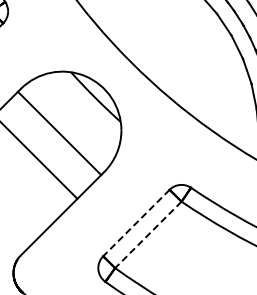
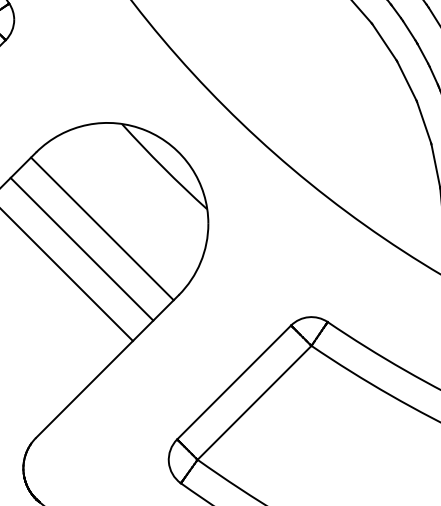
line: (47, 144) -> (81, 247), added
line: (136, 223) -> (234, 383), dashed -> solid
line: (148, 234) -> (254, 402), dashed -> solid

